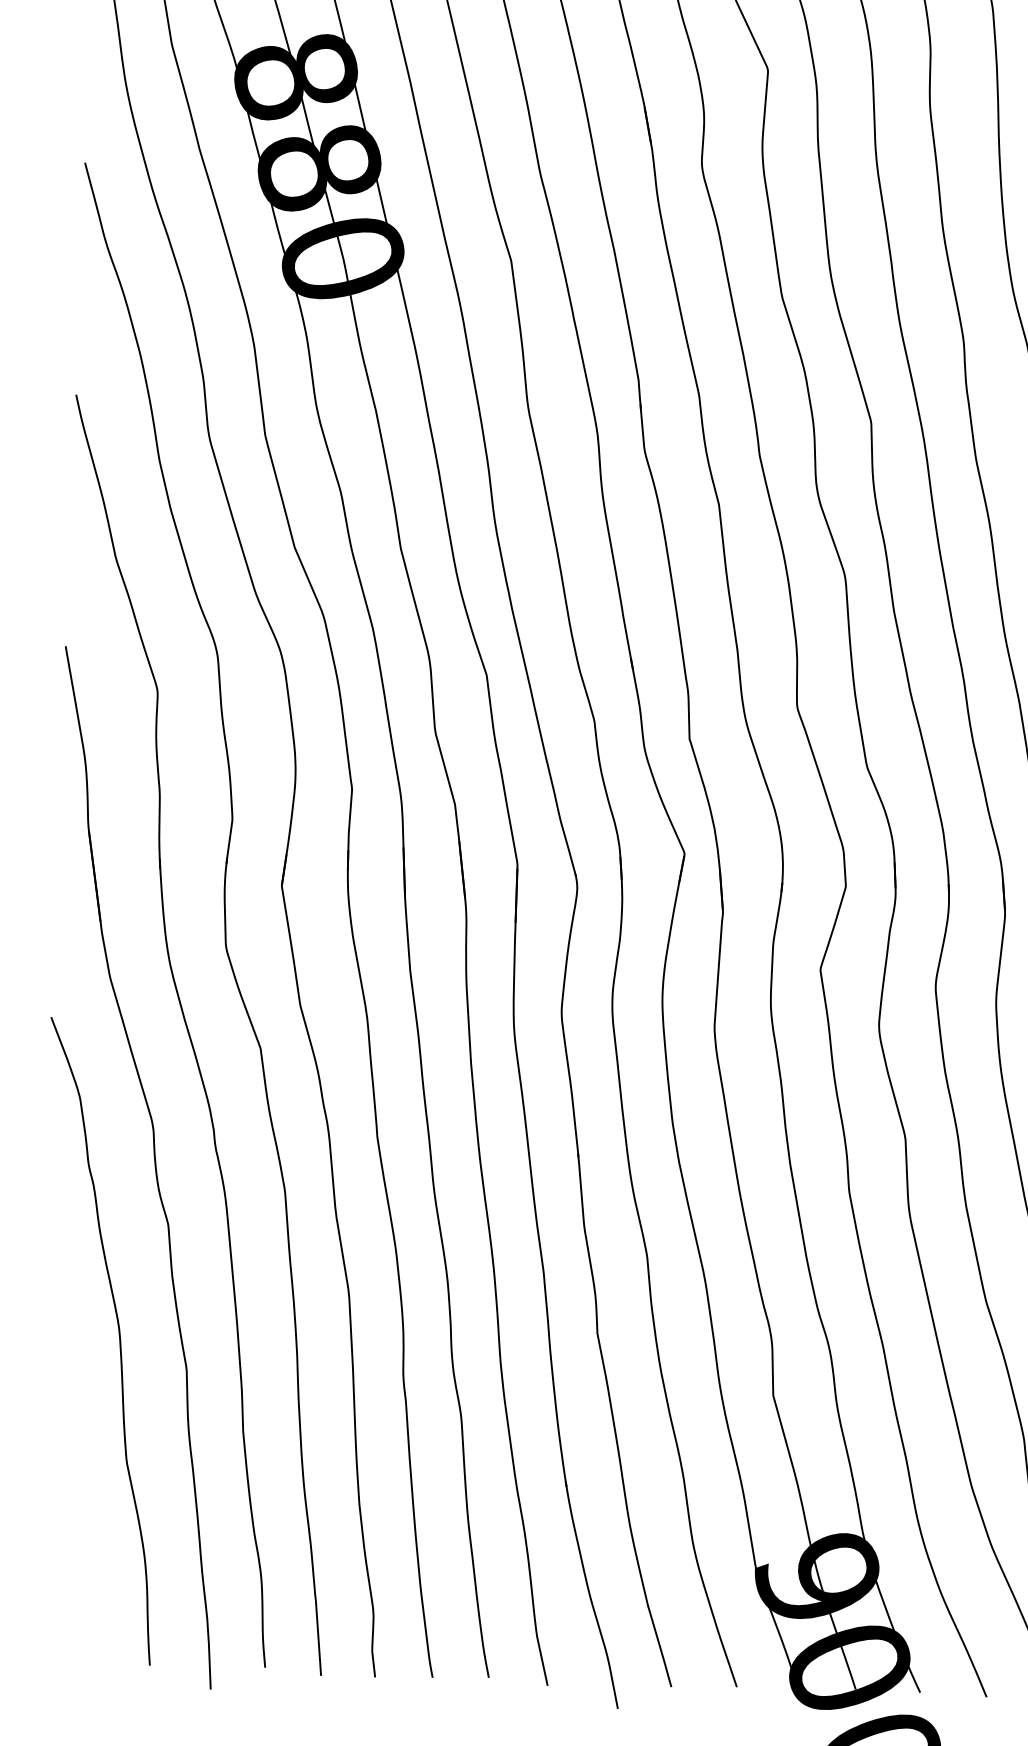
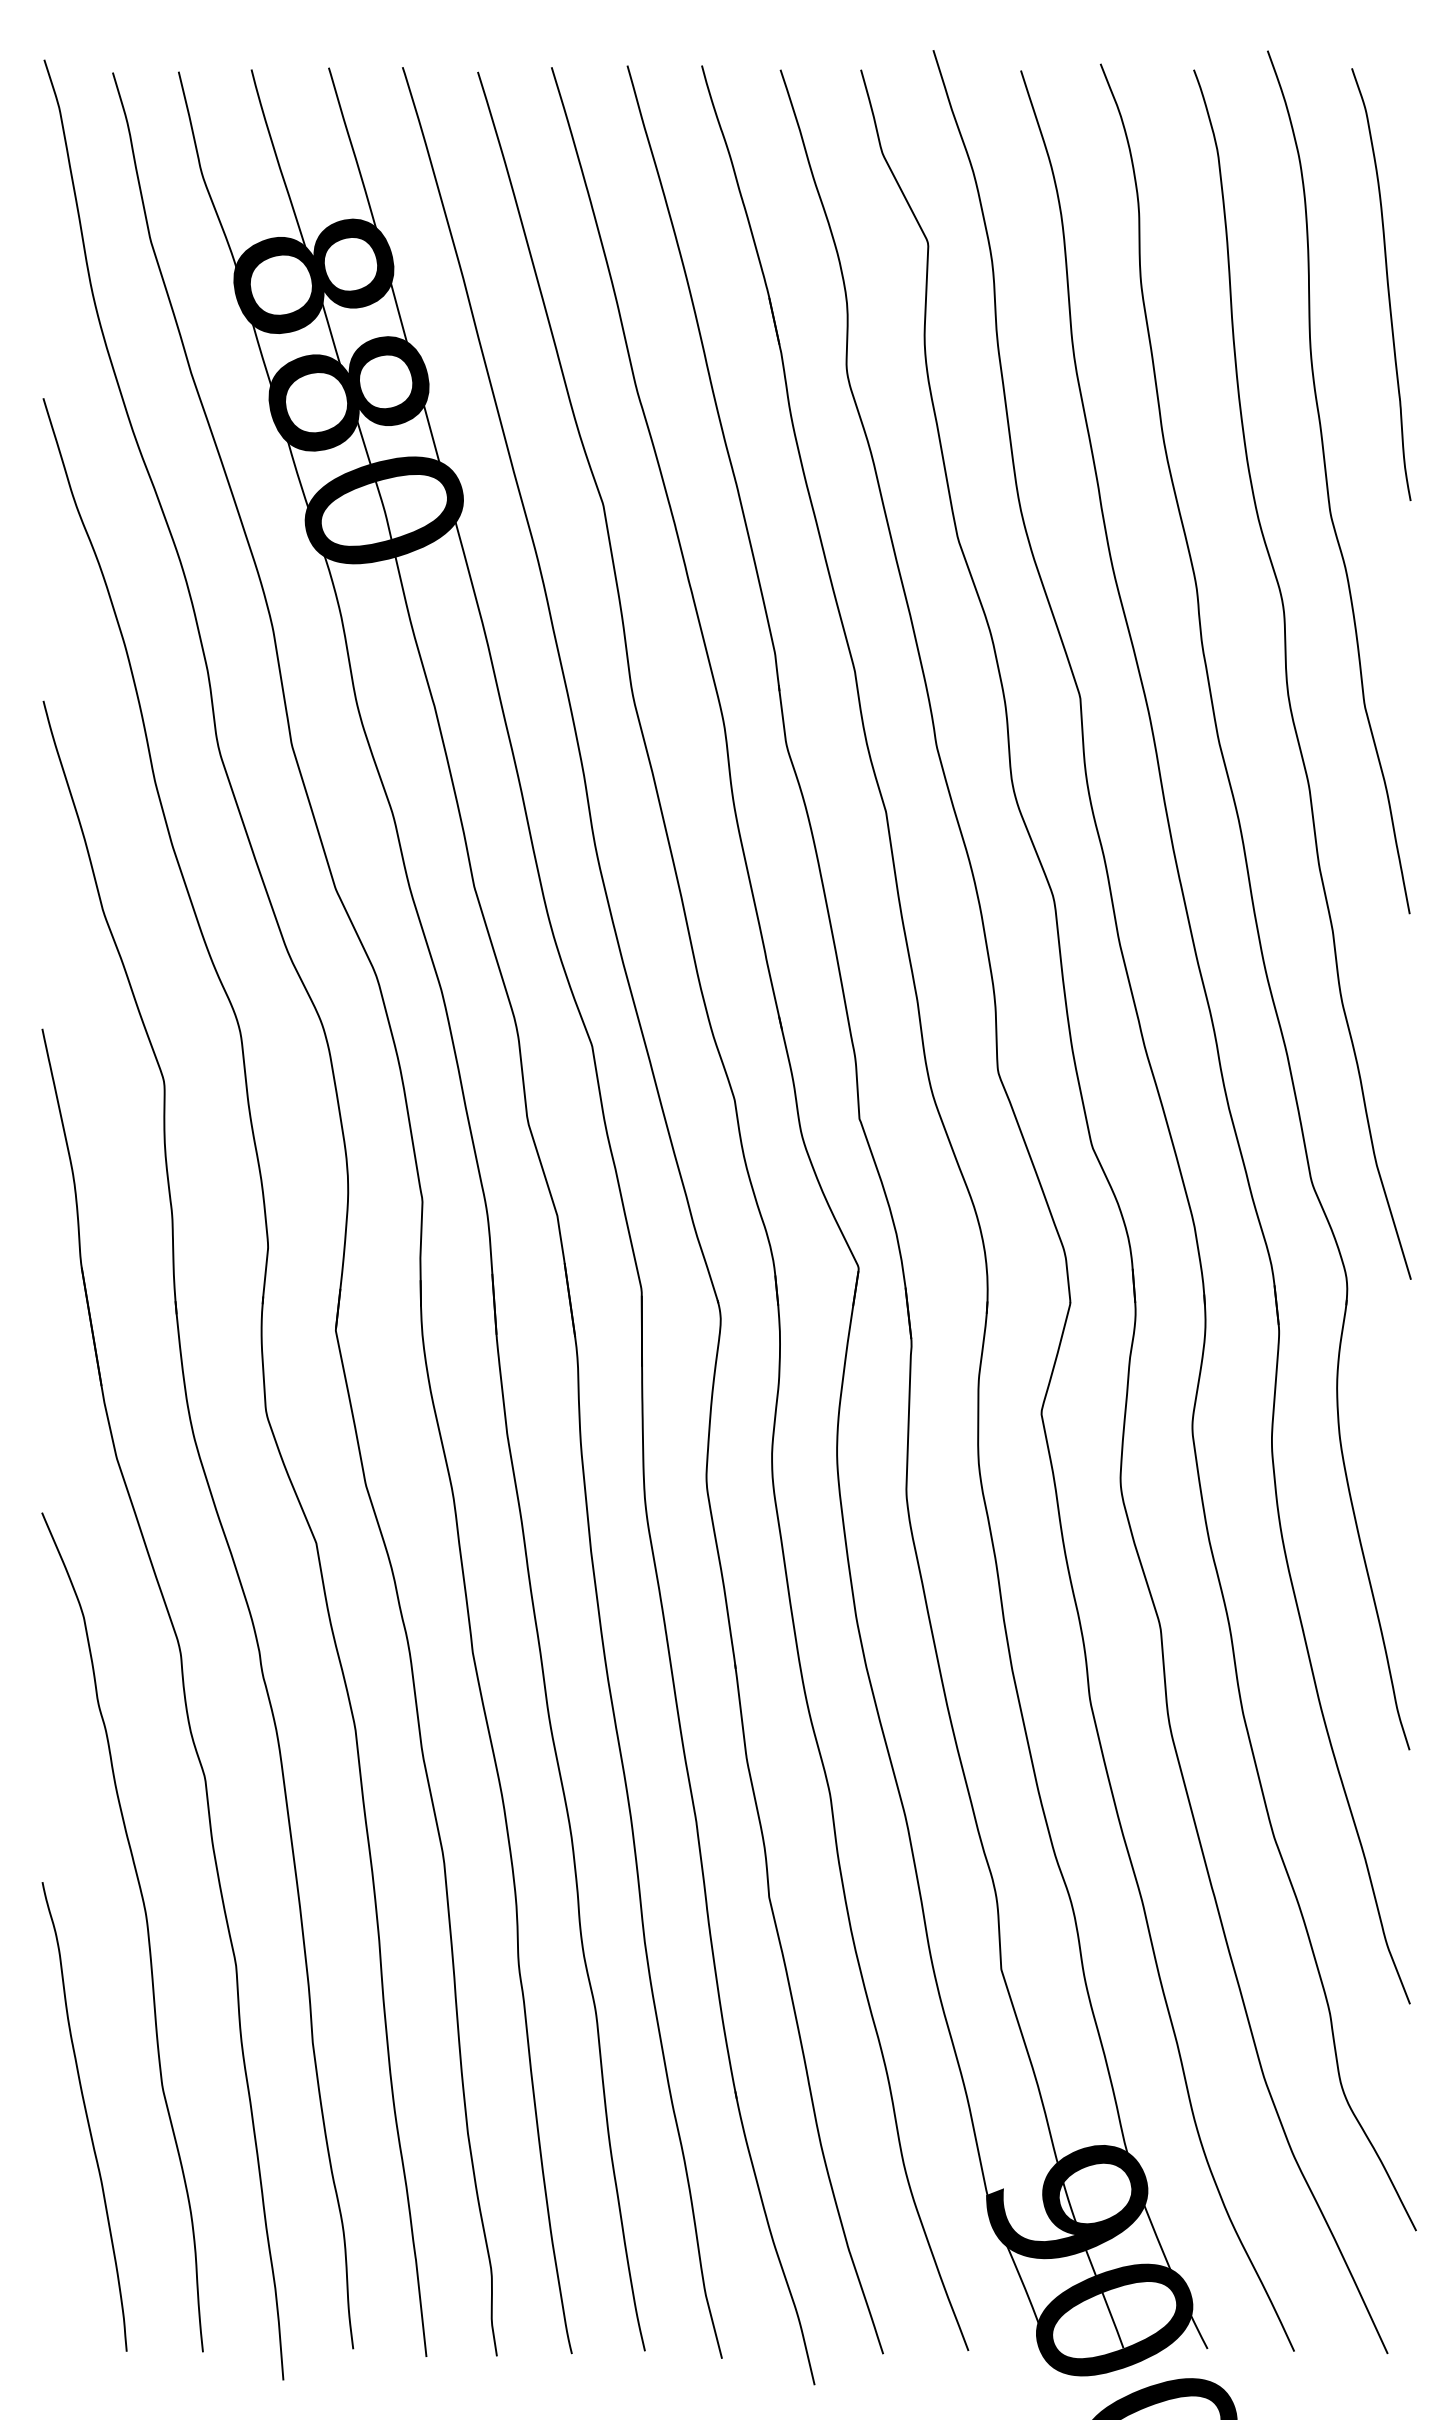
curve: (66, 1480) -> (85, 2115), added

